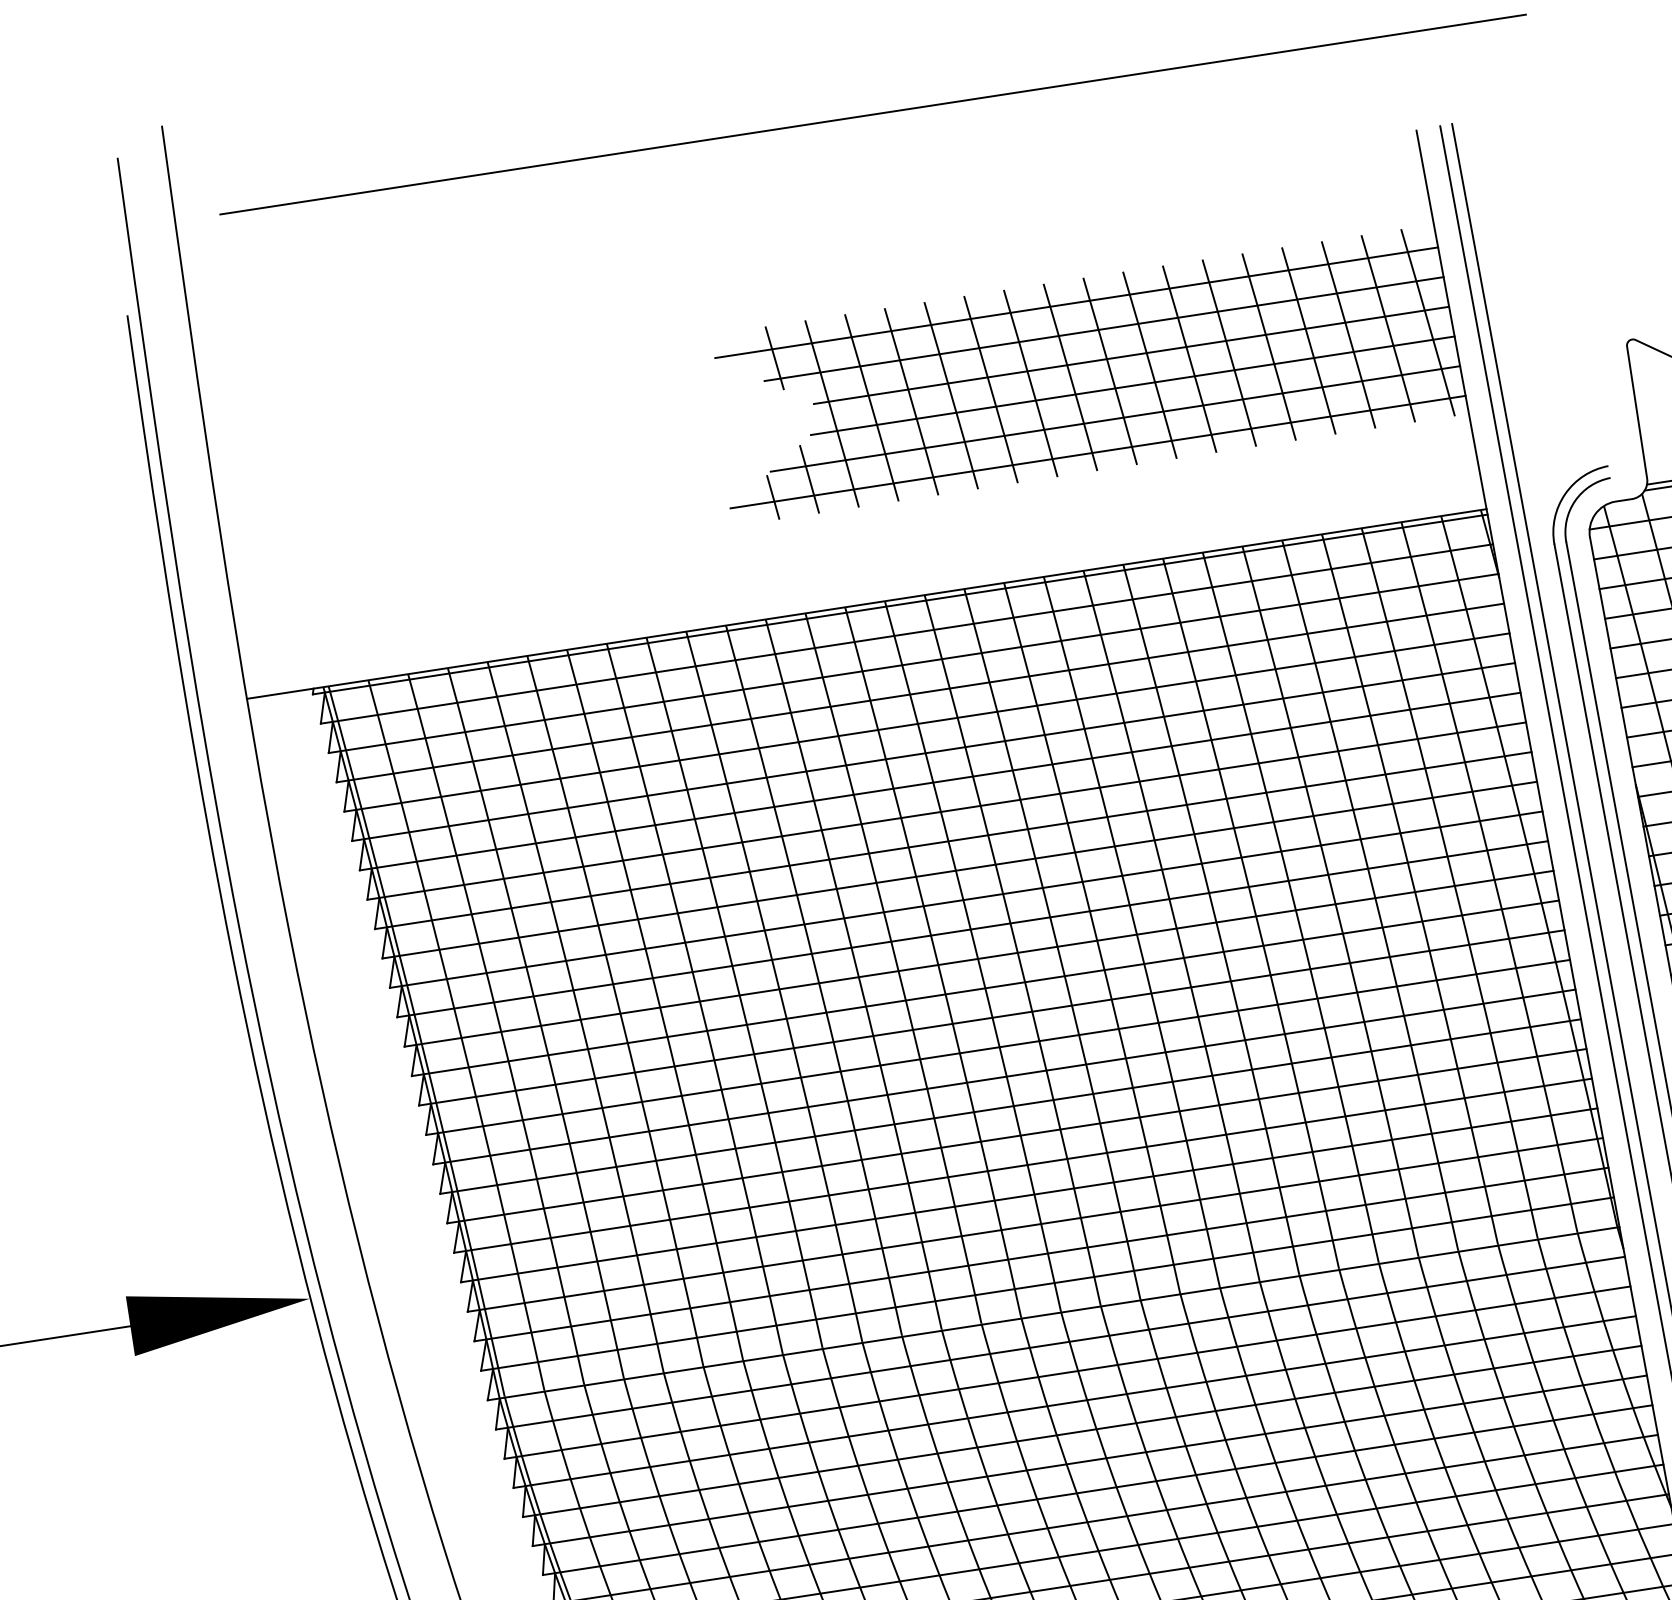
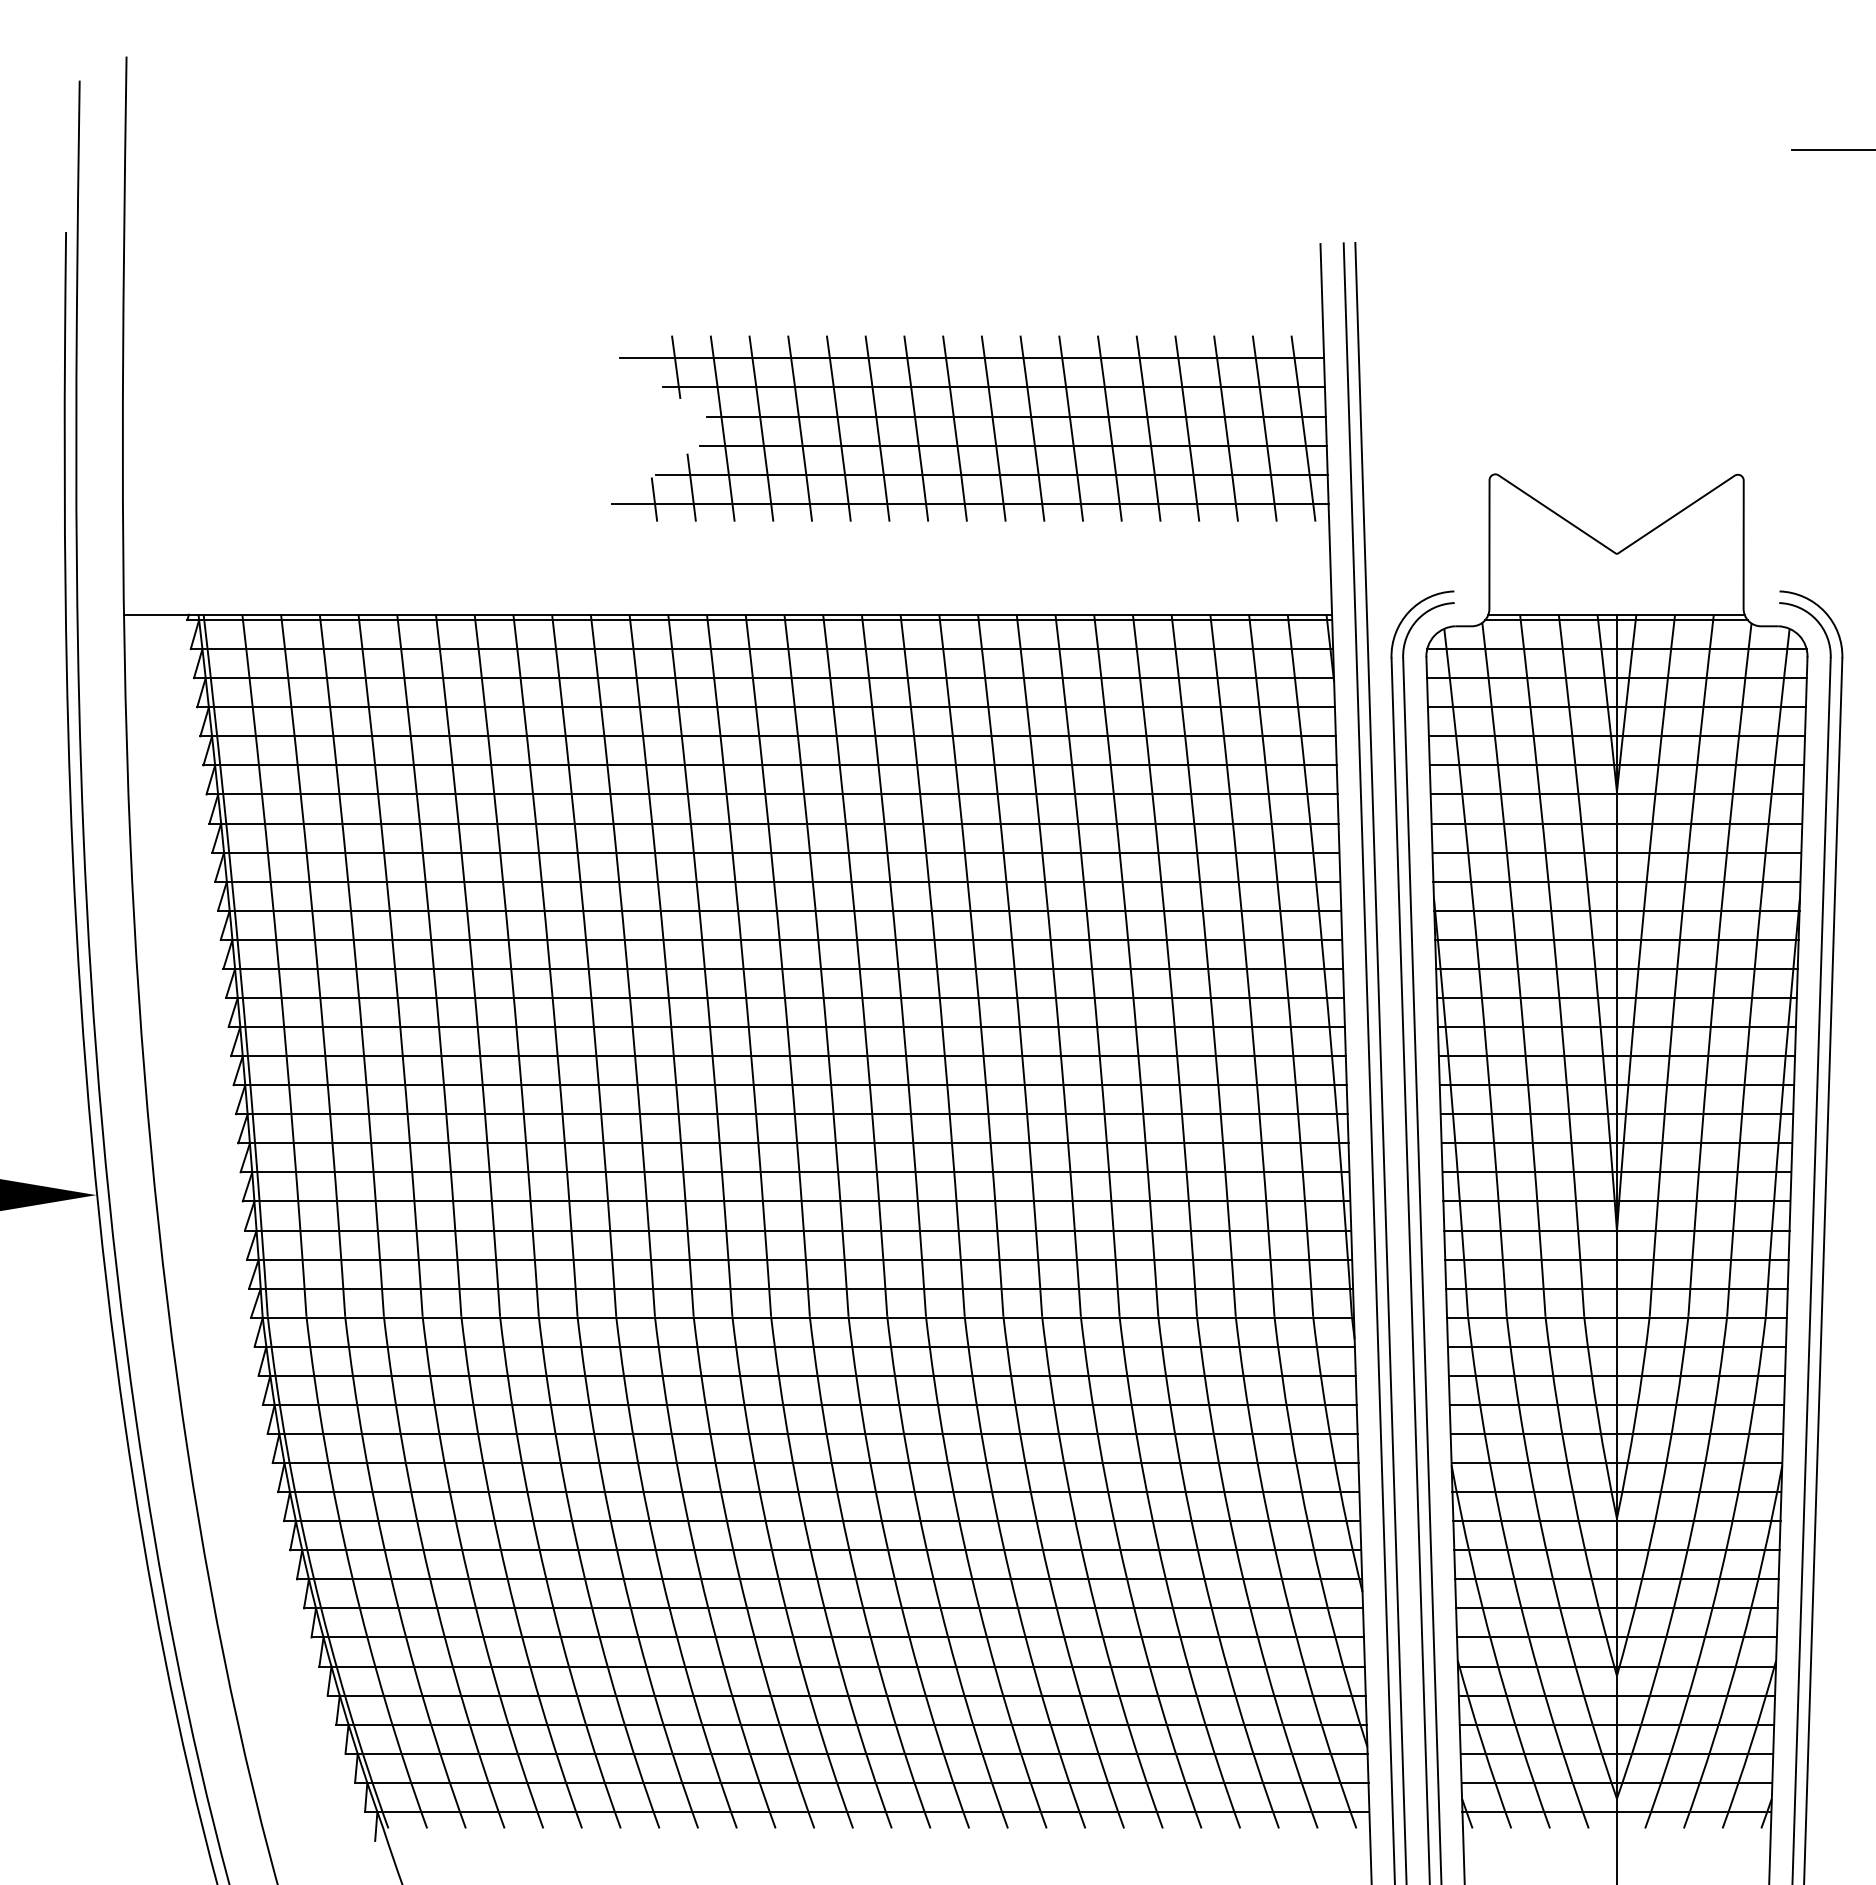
line: (873, 114) -> (805, 149), removed

